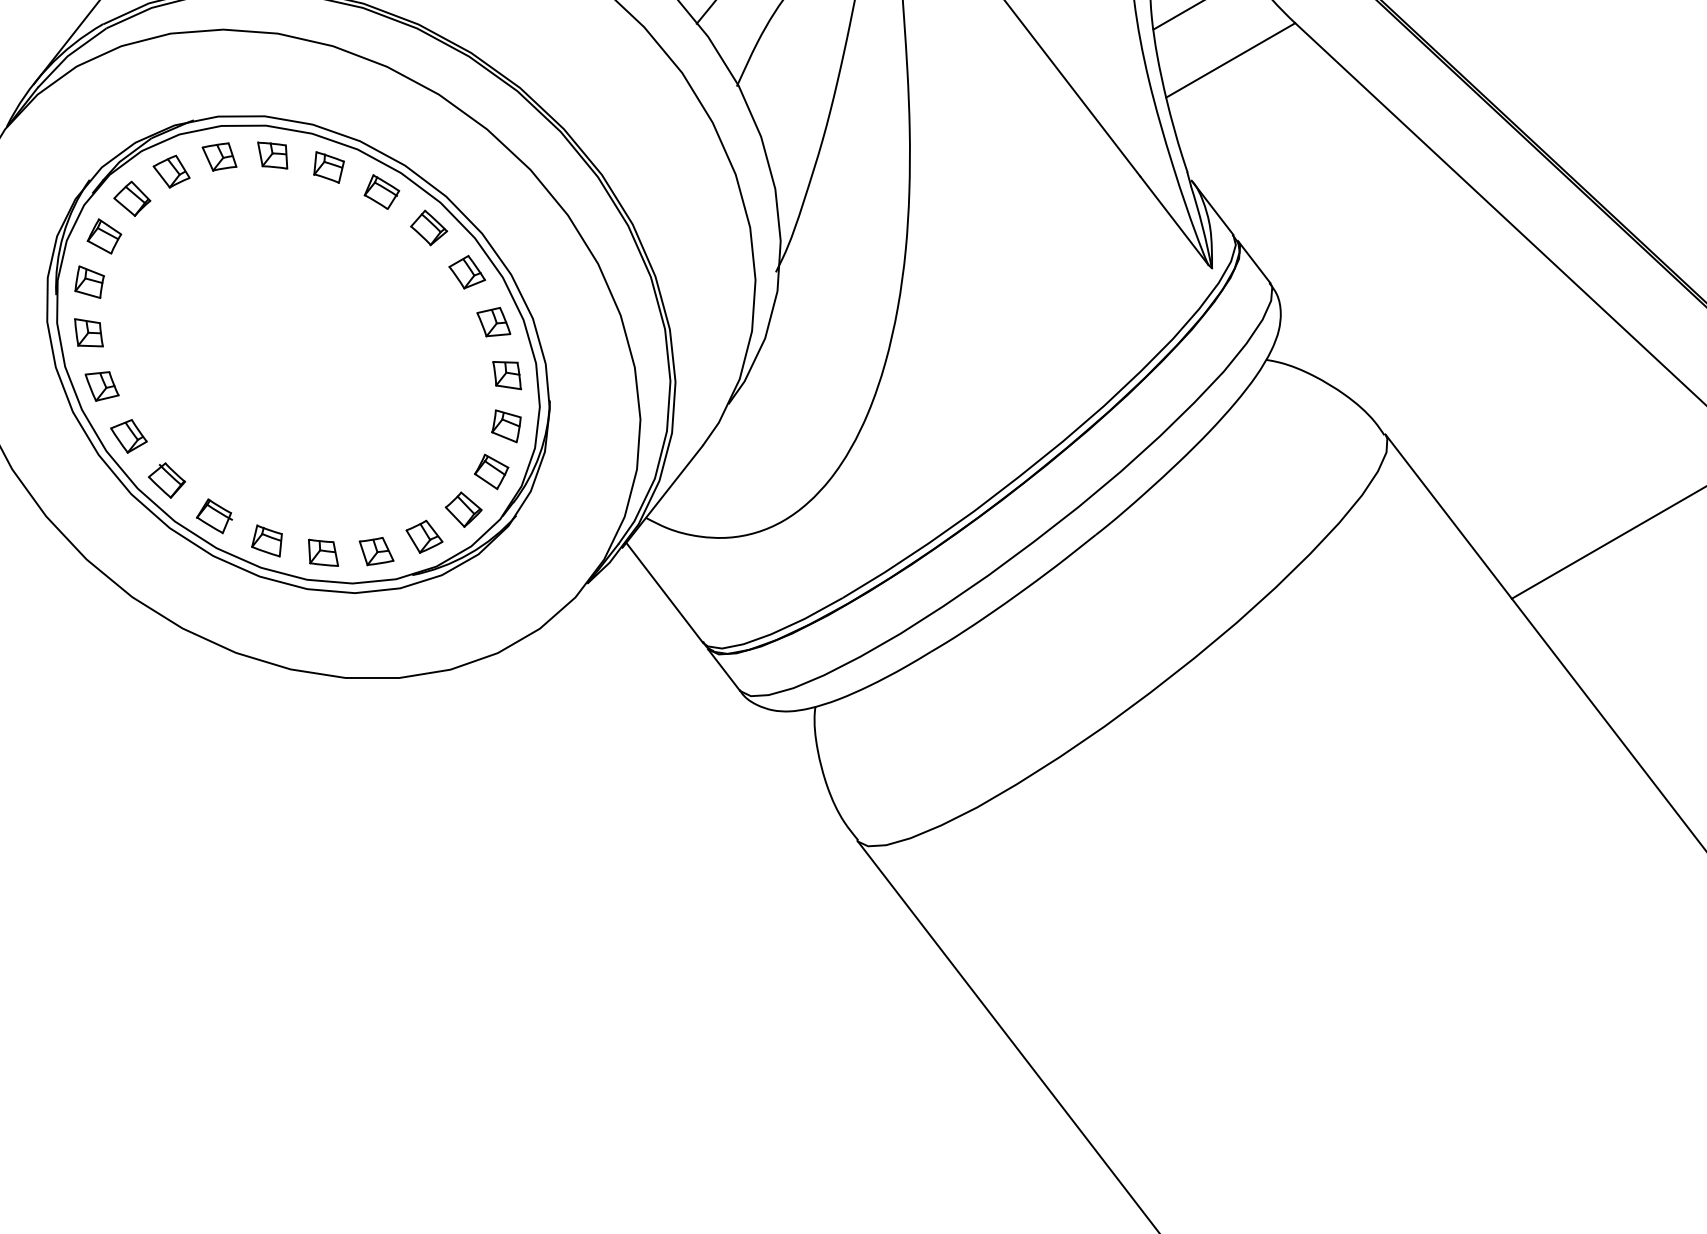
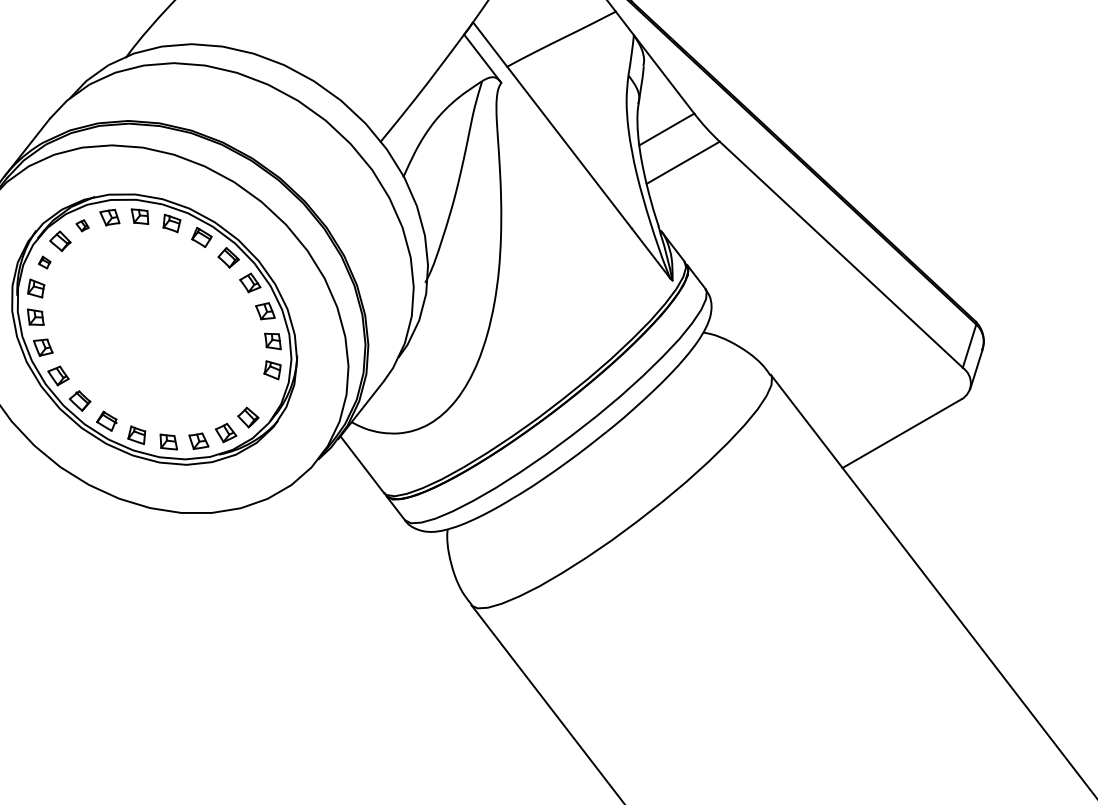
part: (171, 170) -> (82, 225), size x0.6
part: (104, 236) -> (44, 262), size x0.6
part: (490, 470) -> (263, 395), removed

